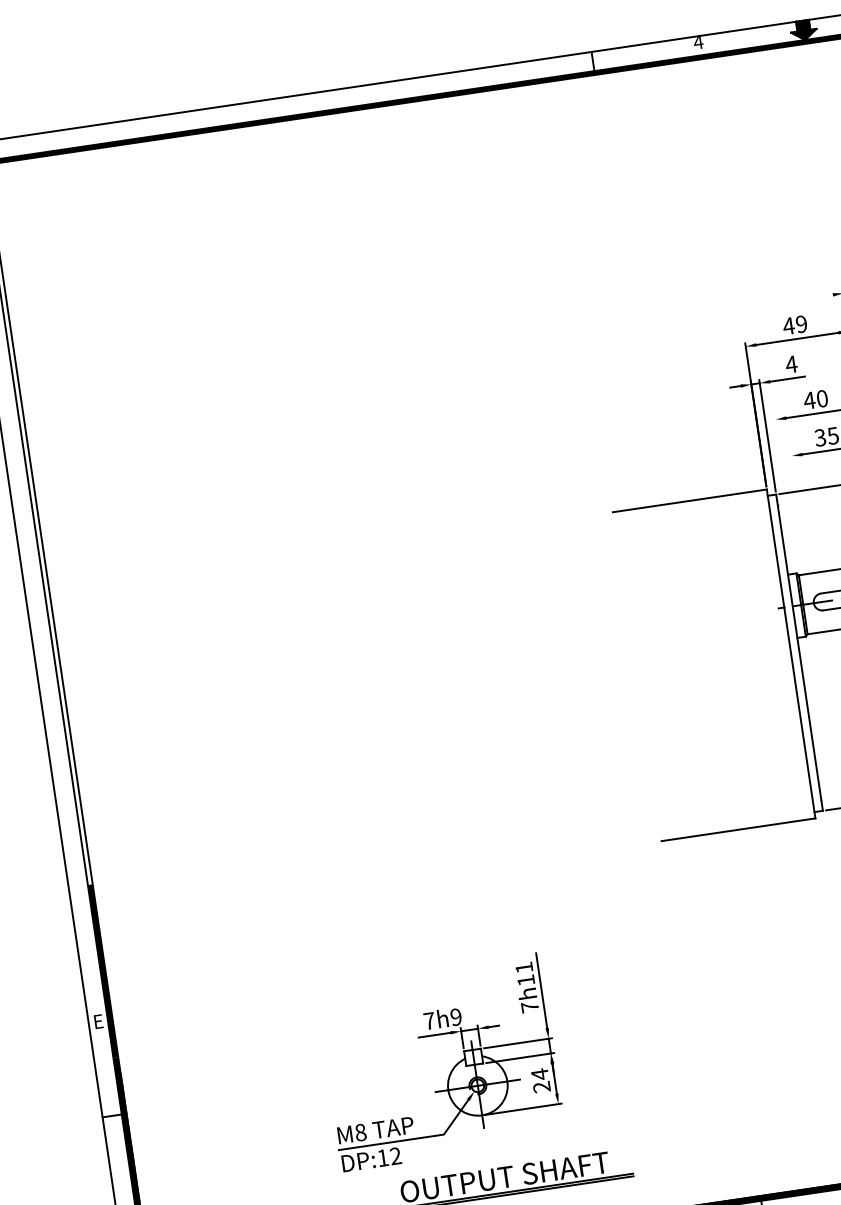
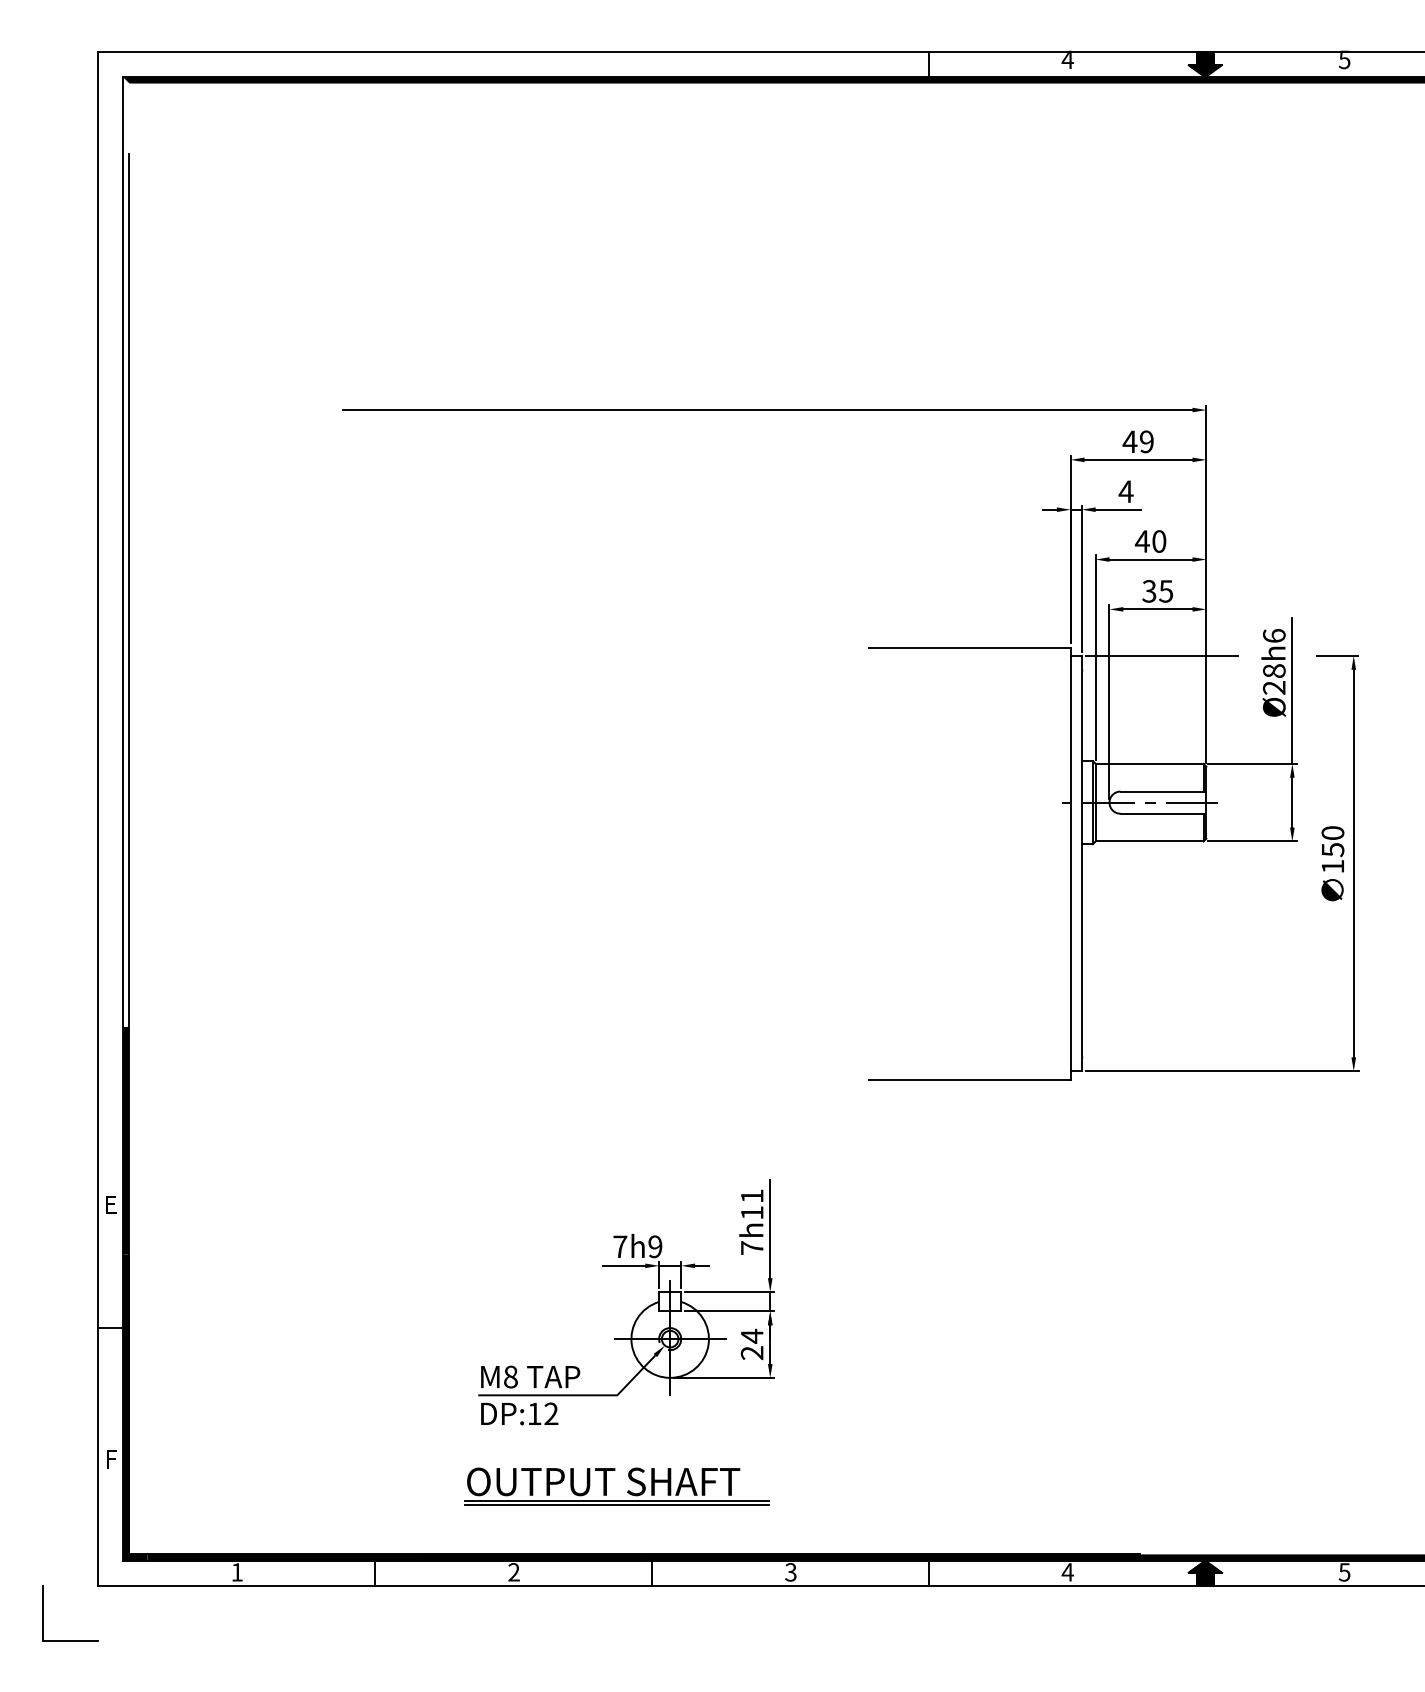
line: (509, 343) -> (767, 410), added
line: (786, 494) -> (1095, 657), added
line: (802, 526) -> (1109, 701), added
part: (451, 1069) -> (639, 1313), moved

